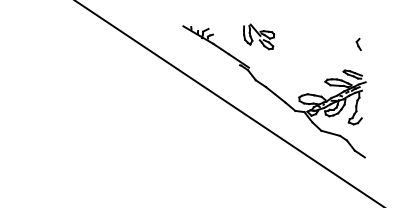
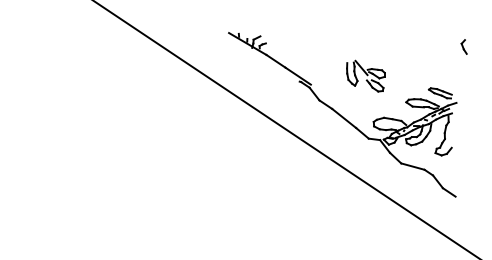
part: (259, 36) -> (366, 75), moved
part: (358, 44) -> (463, 46), moved

